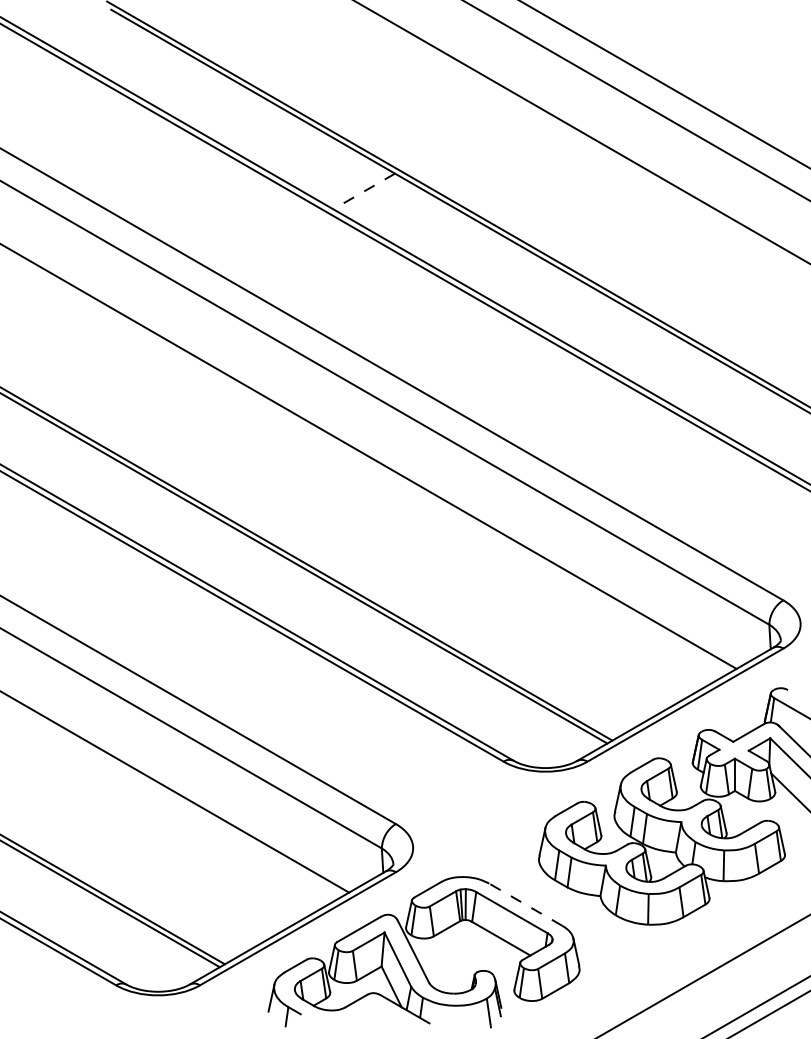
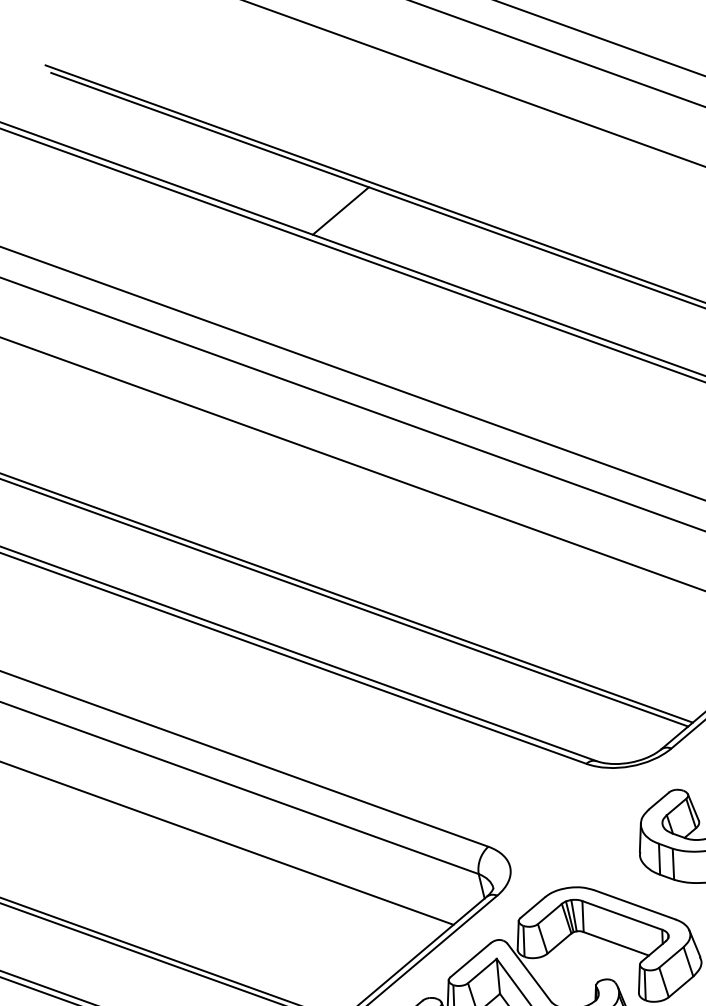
line: (364, 191) -> (341, 211), dashed -> solid
line: (525, 904) -> (634, 904), dashed -> solid

